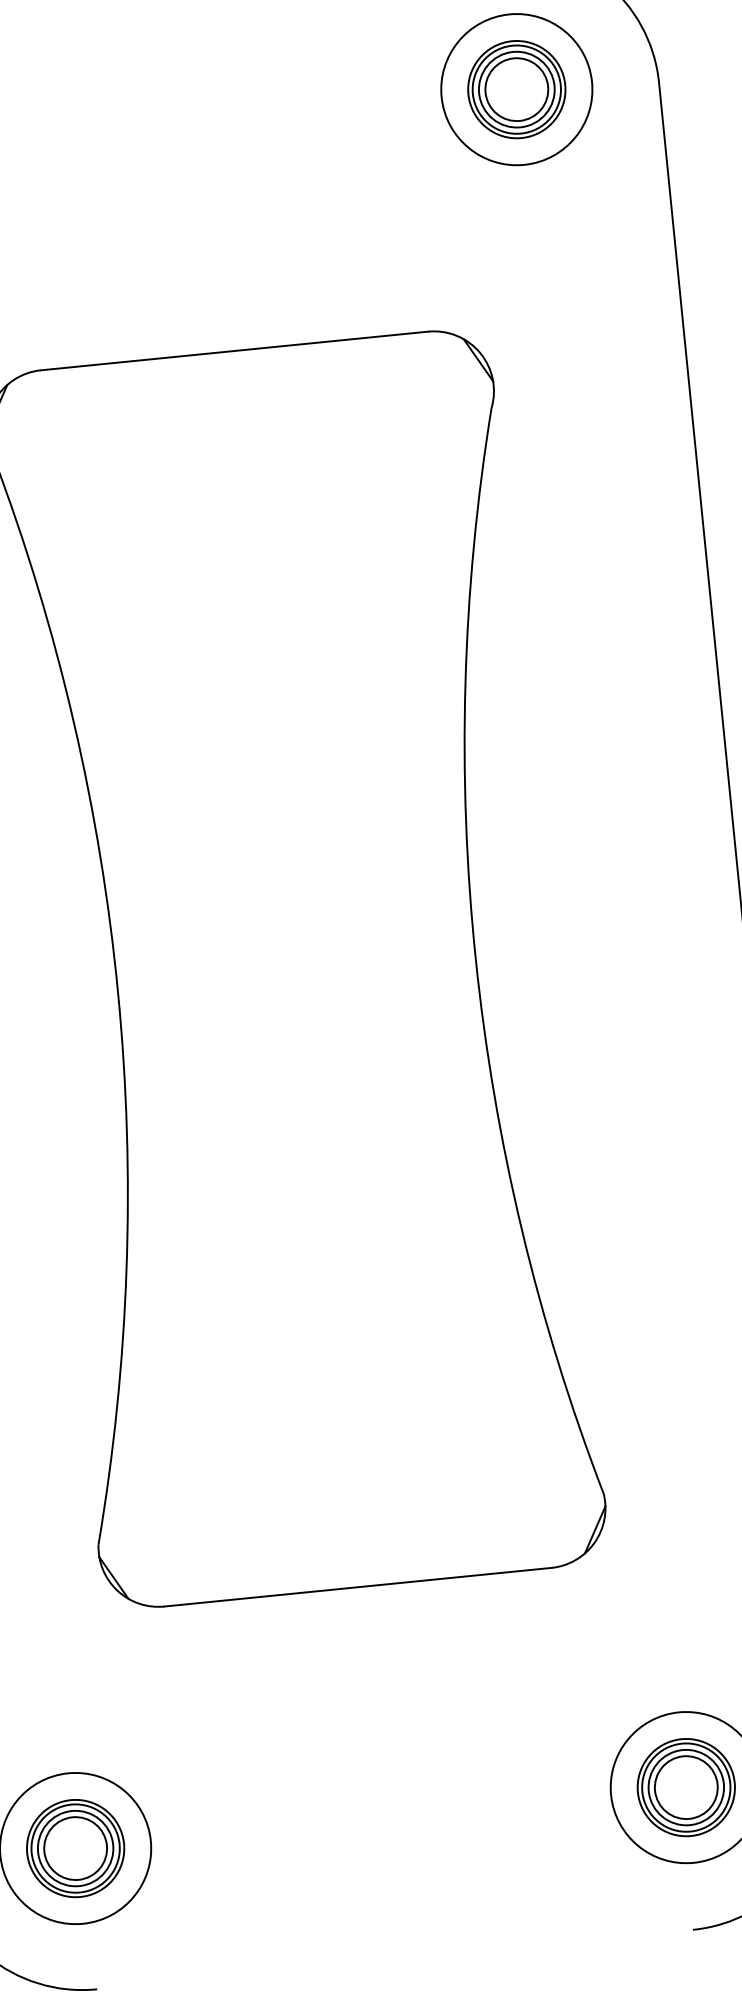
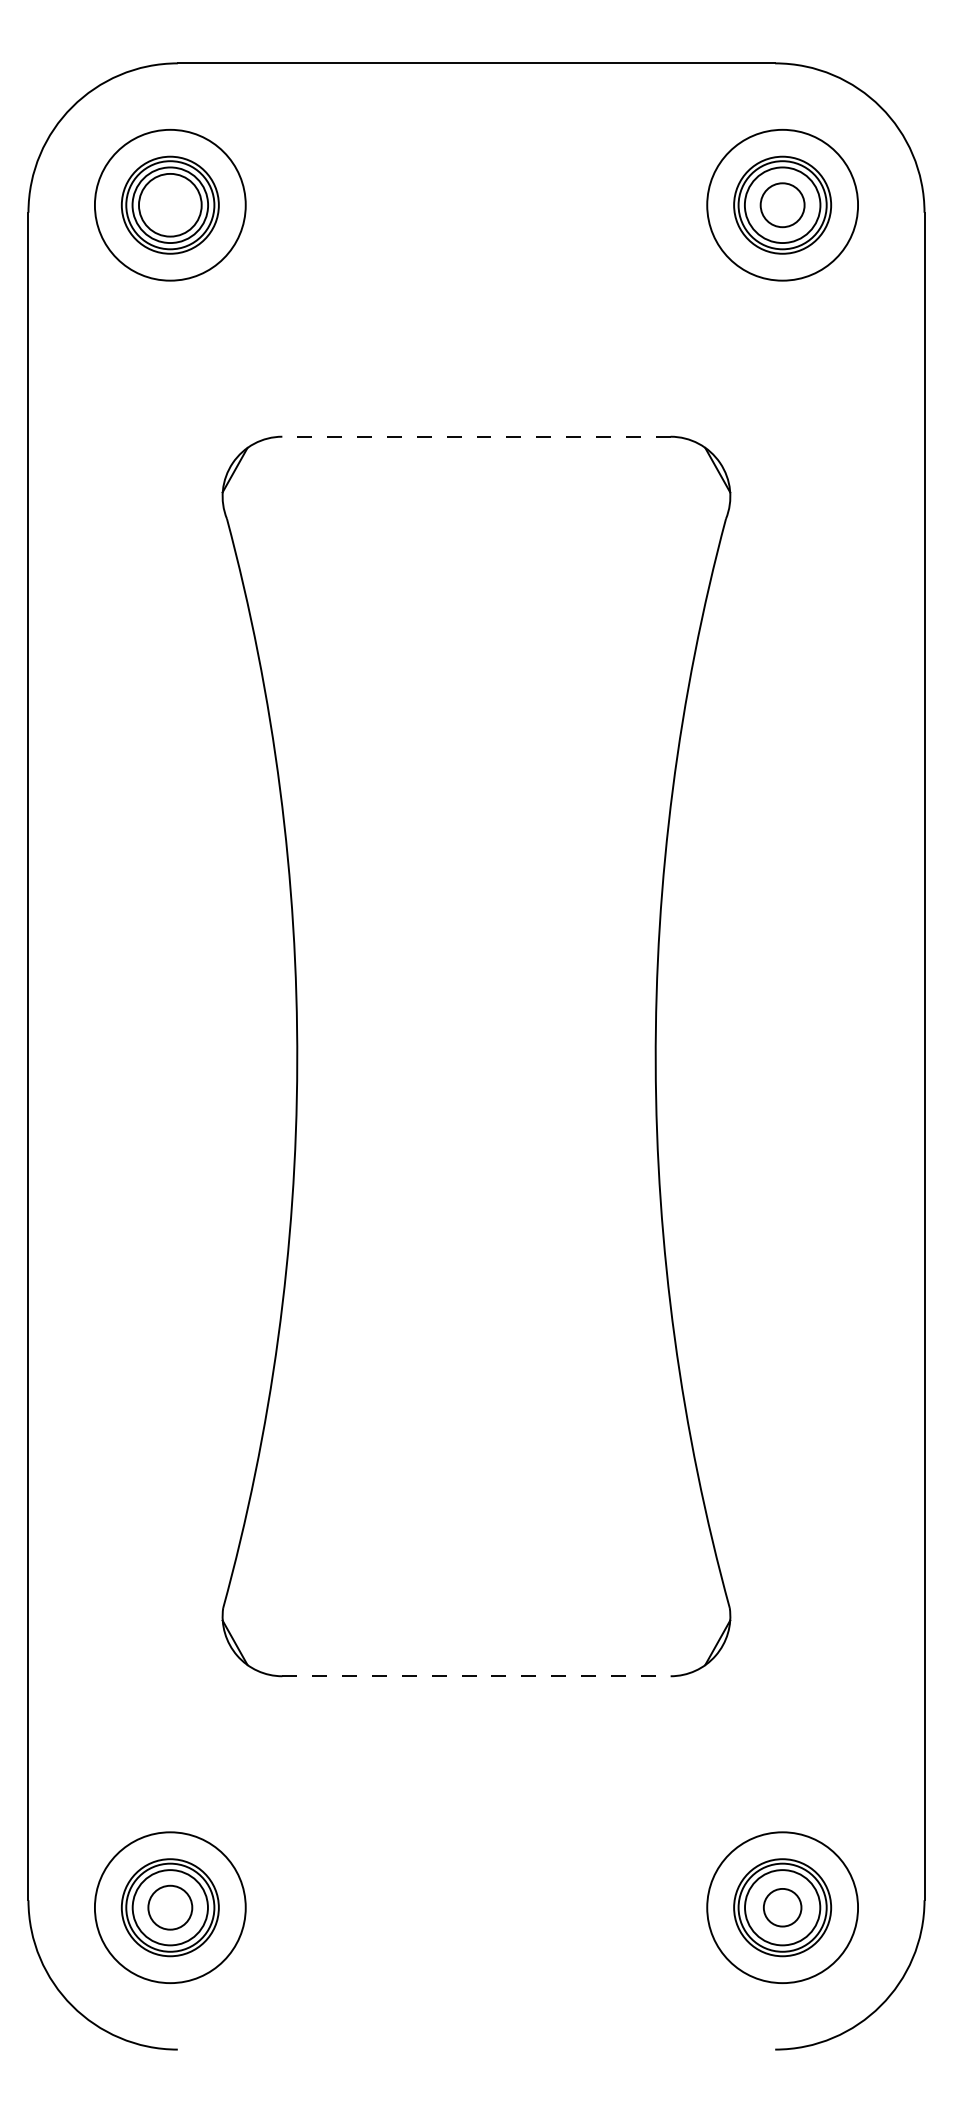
circle: (516, 88) -> (782, 204), size x0.7
line: (234, 350) -> (476, 436), solid -> dashed
line: (357, 1587) -> (476, 1676), solid -> dashed
circle: (686, 1787) -> (782, 1907), size x0.6
circle: (74, 1848) -> (169, 1907), size x0.7

